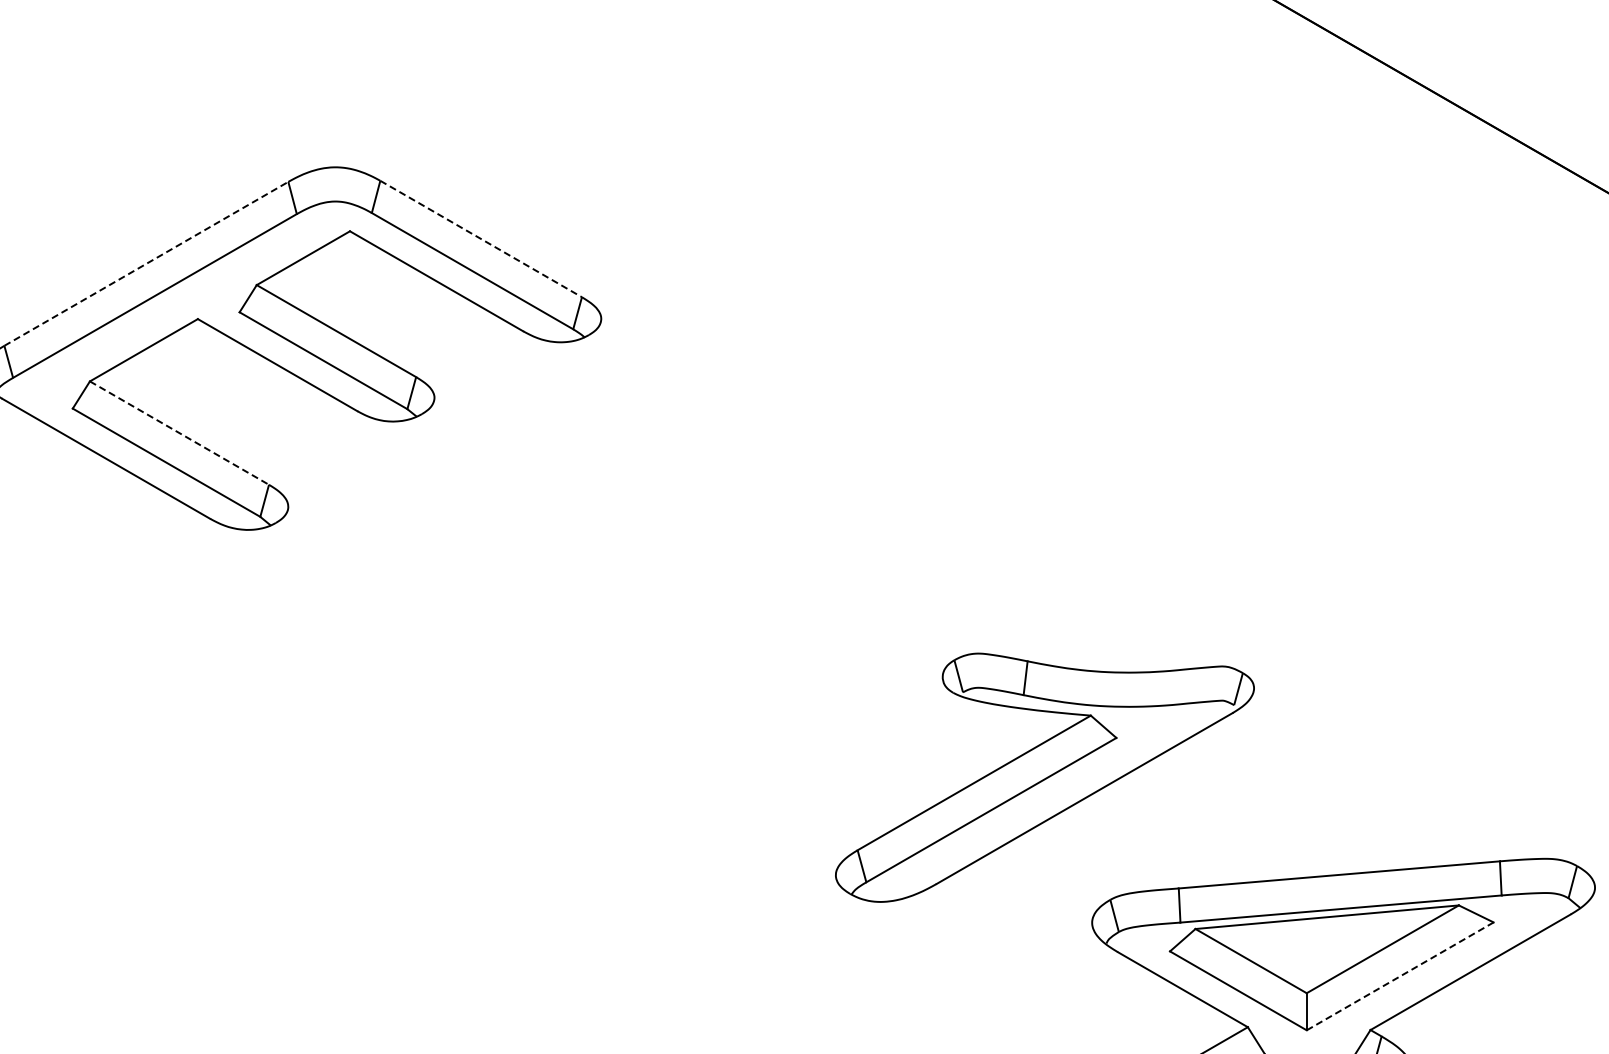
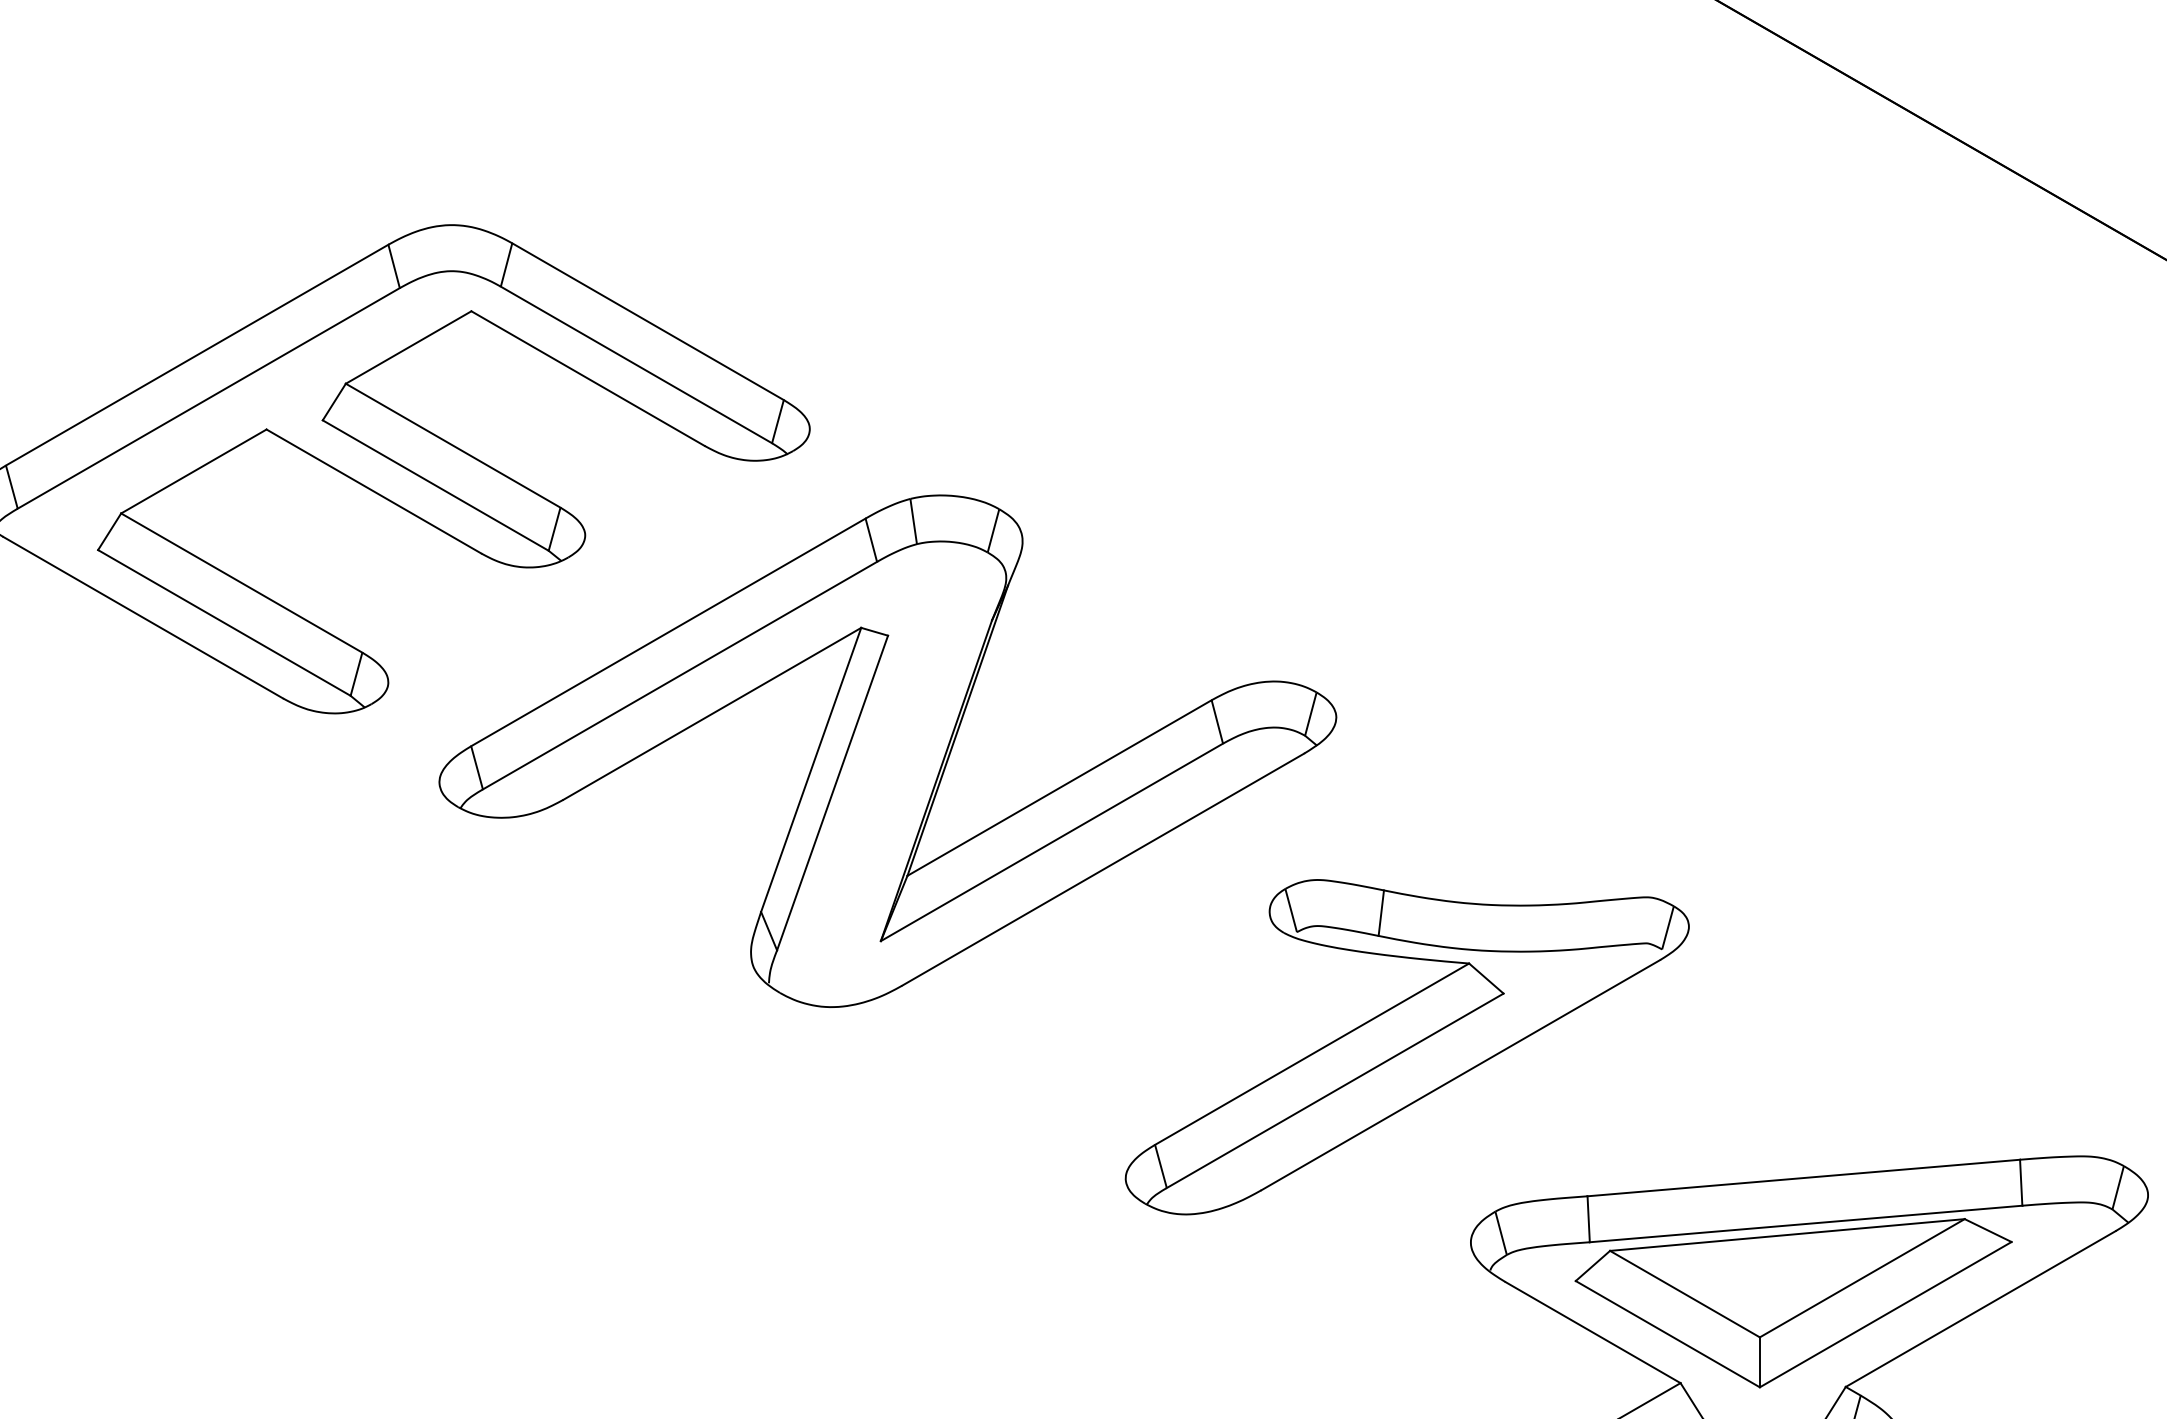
line: (481, 239) -> (648, 322), dashed -> solid
line: (146, 263) -> (197, 354), dashed -> solid
line: (179, 433) -> (241, 583), dashed -> solid
part: (659, 557) -> (888, 750), added
line: (1400, 976) -> (1886, 1314), dashed -> solid

